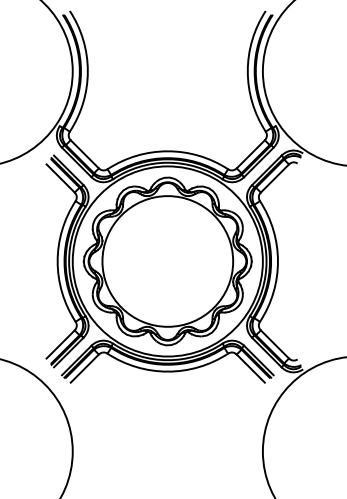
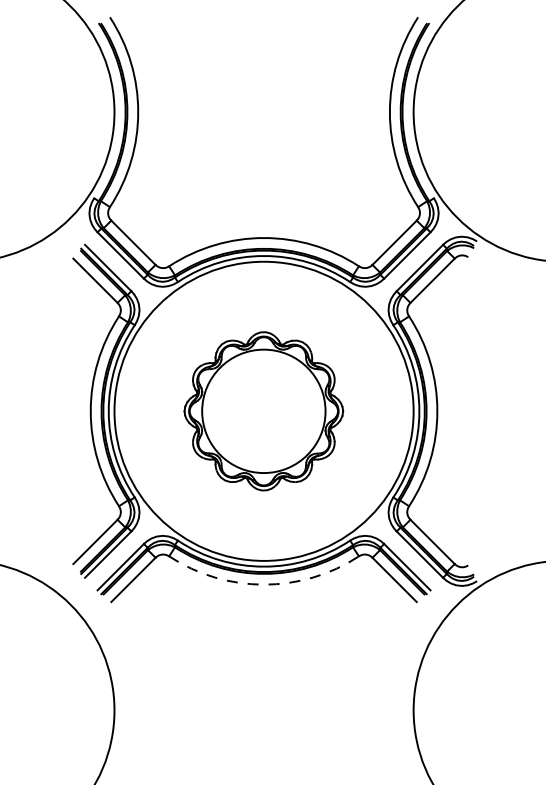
part: (167, 261) -> (263, 411), size x0.6
arc: (167, 371) -> (263, 584), solid -> dashed

